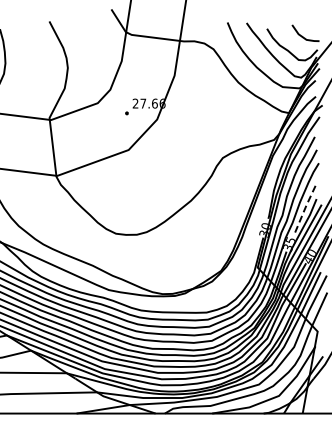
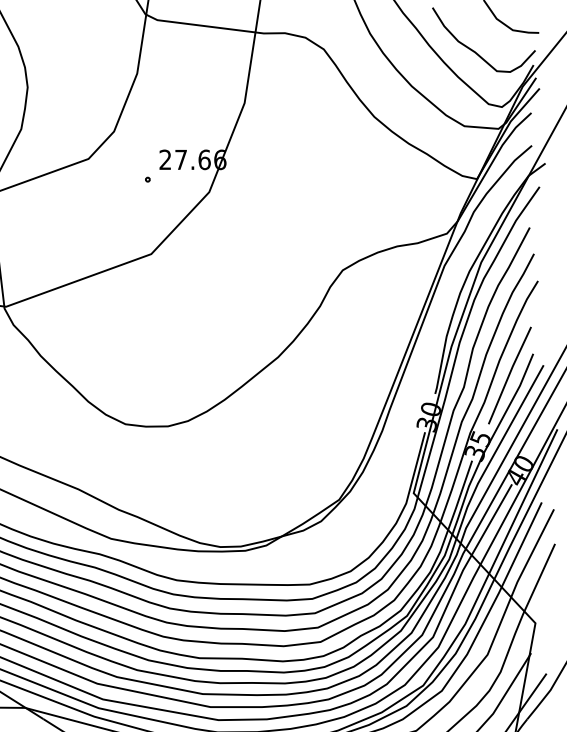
line: (305, 208) -> (510, 372), dashed -> solid

